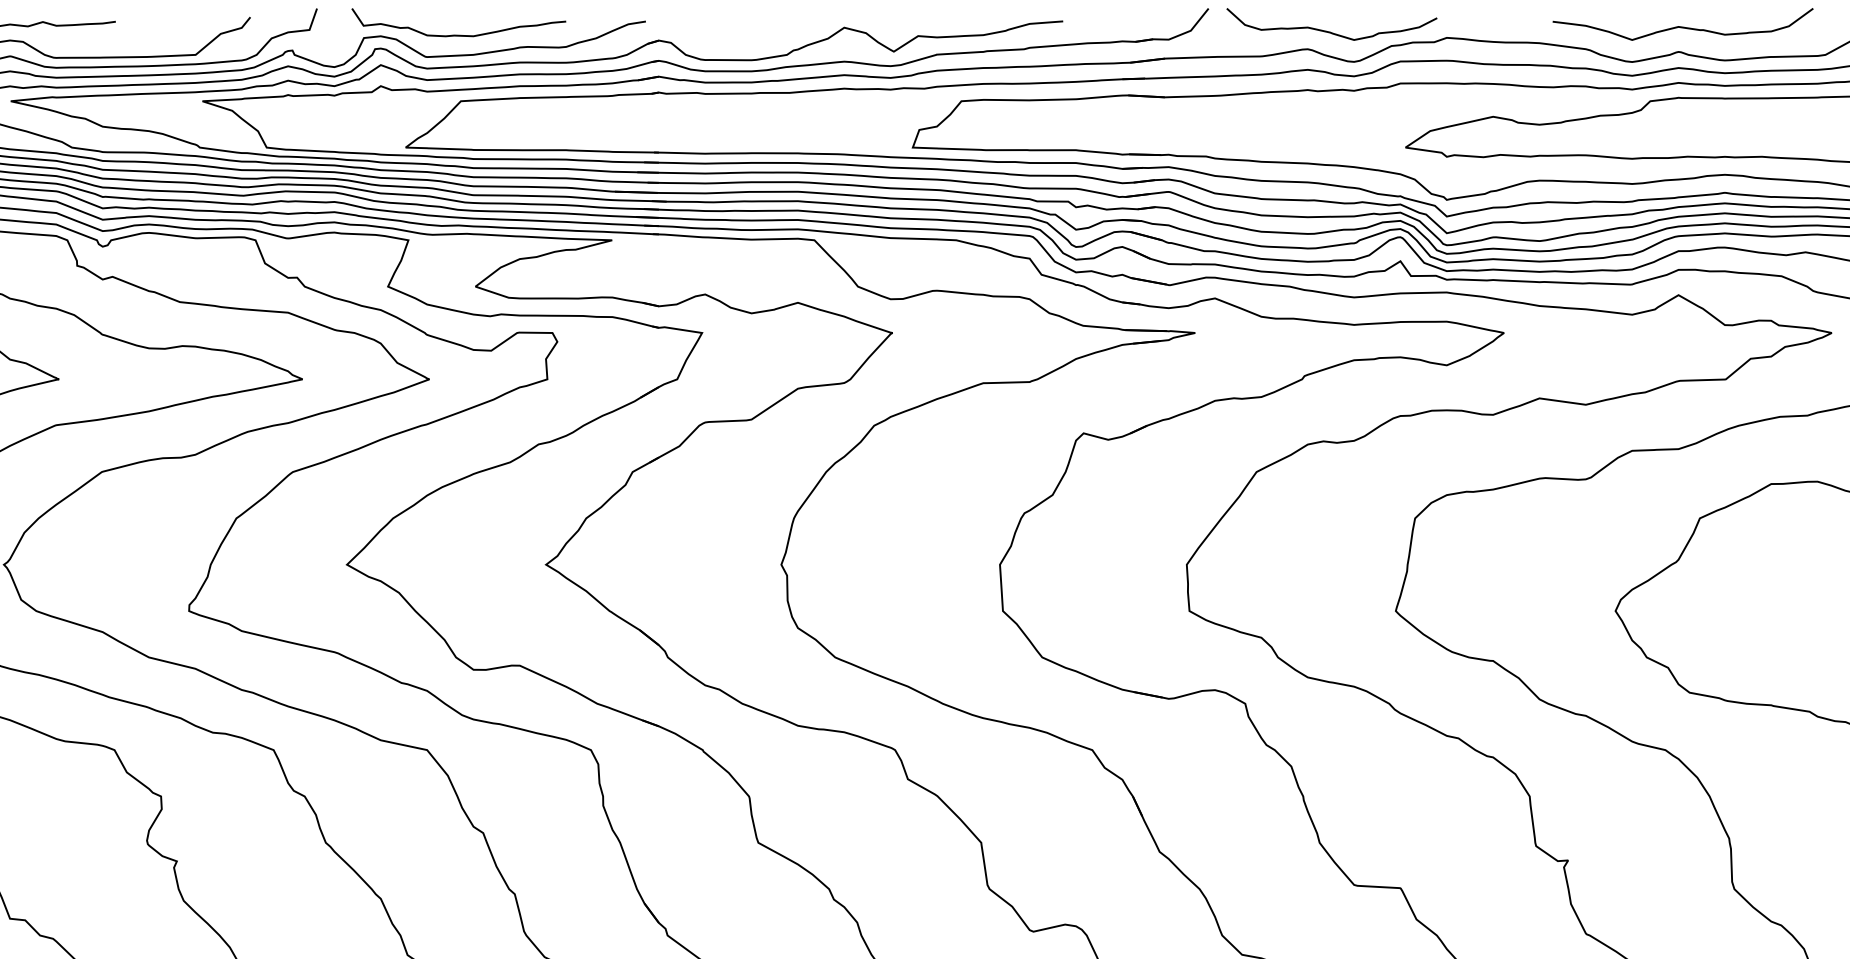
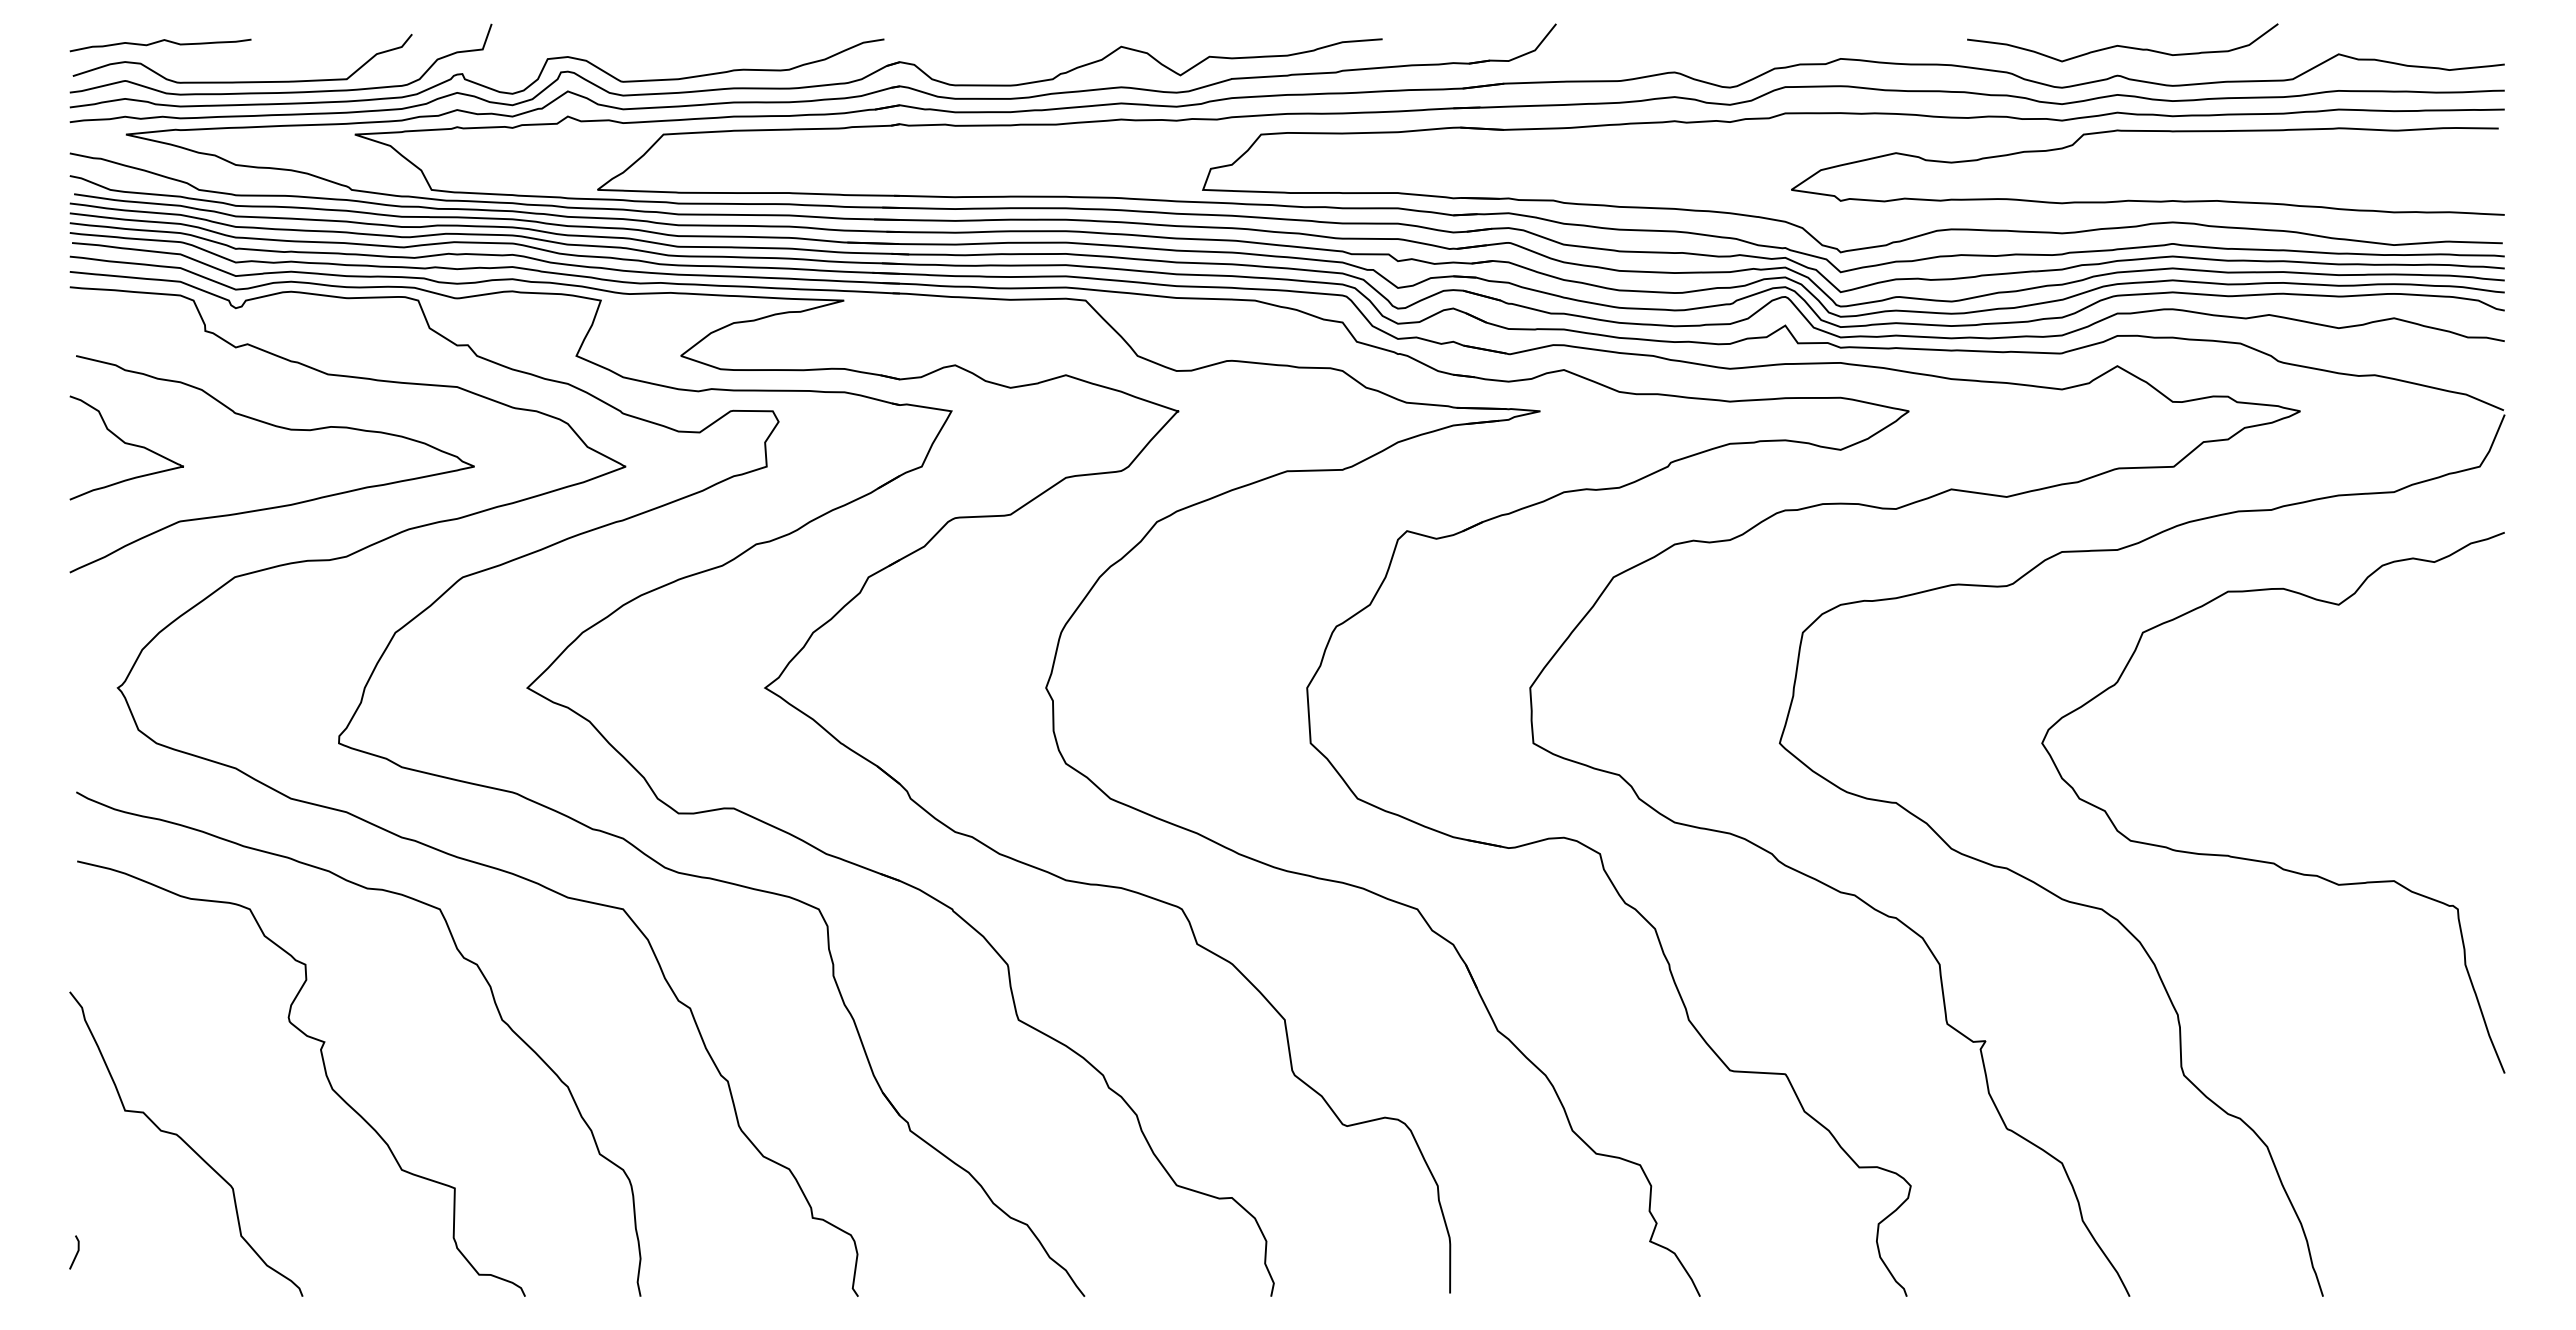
curve: (1330, 31) -> (1701, 51), removed
curve: (459, 35) -> (661, 55), removed

